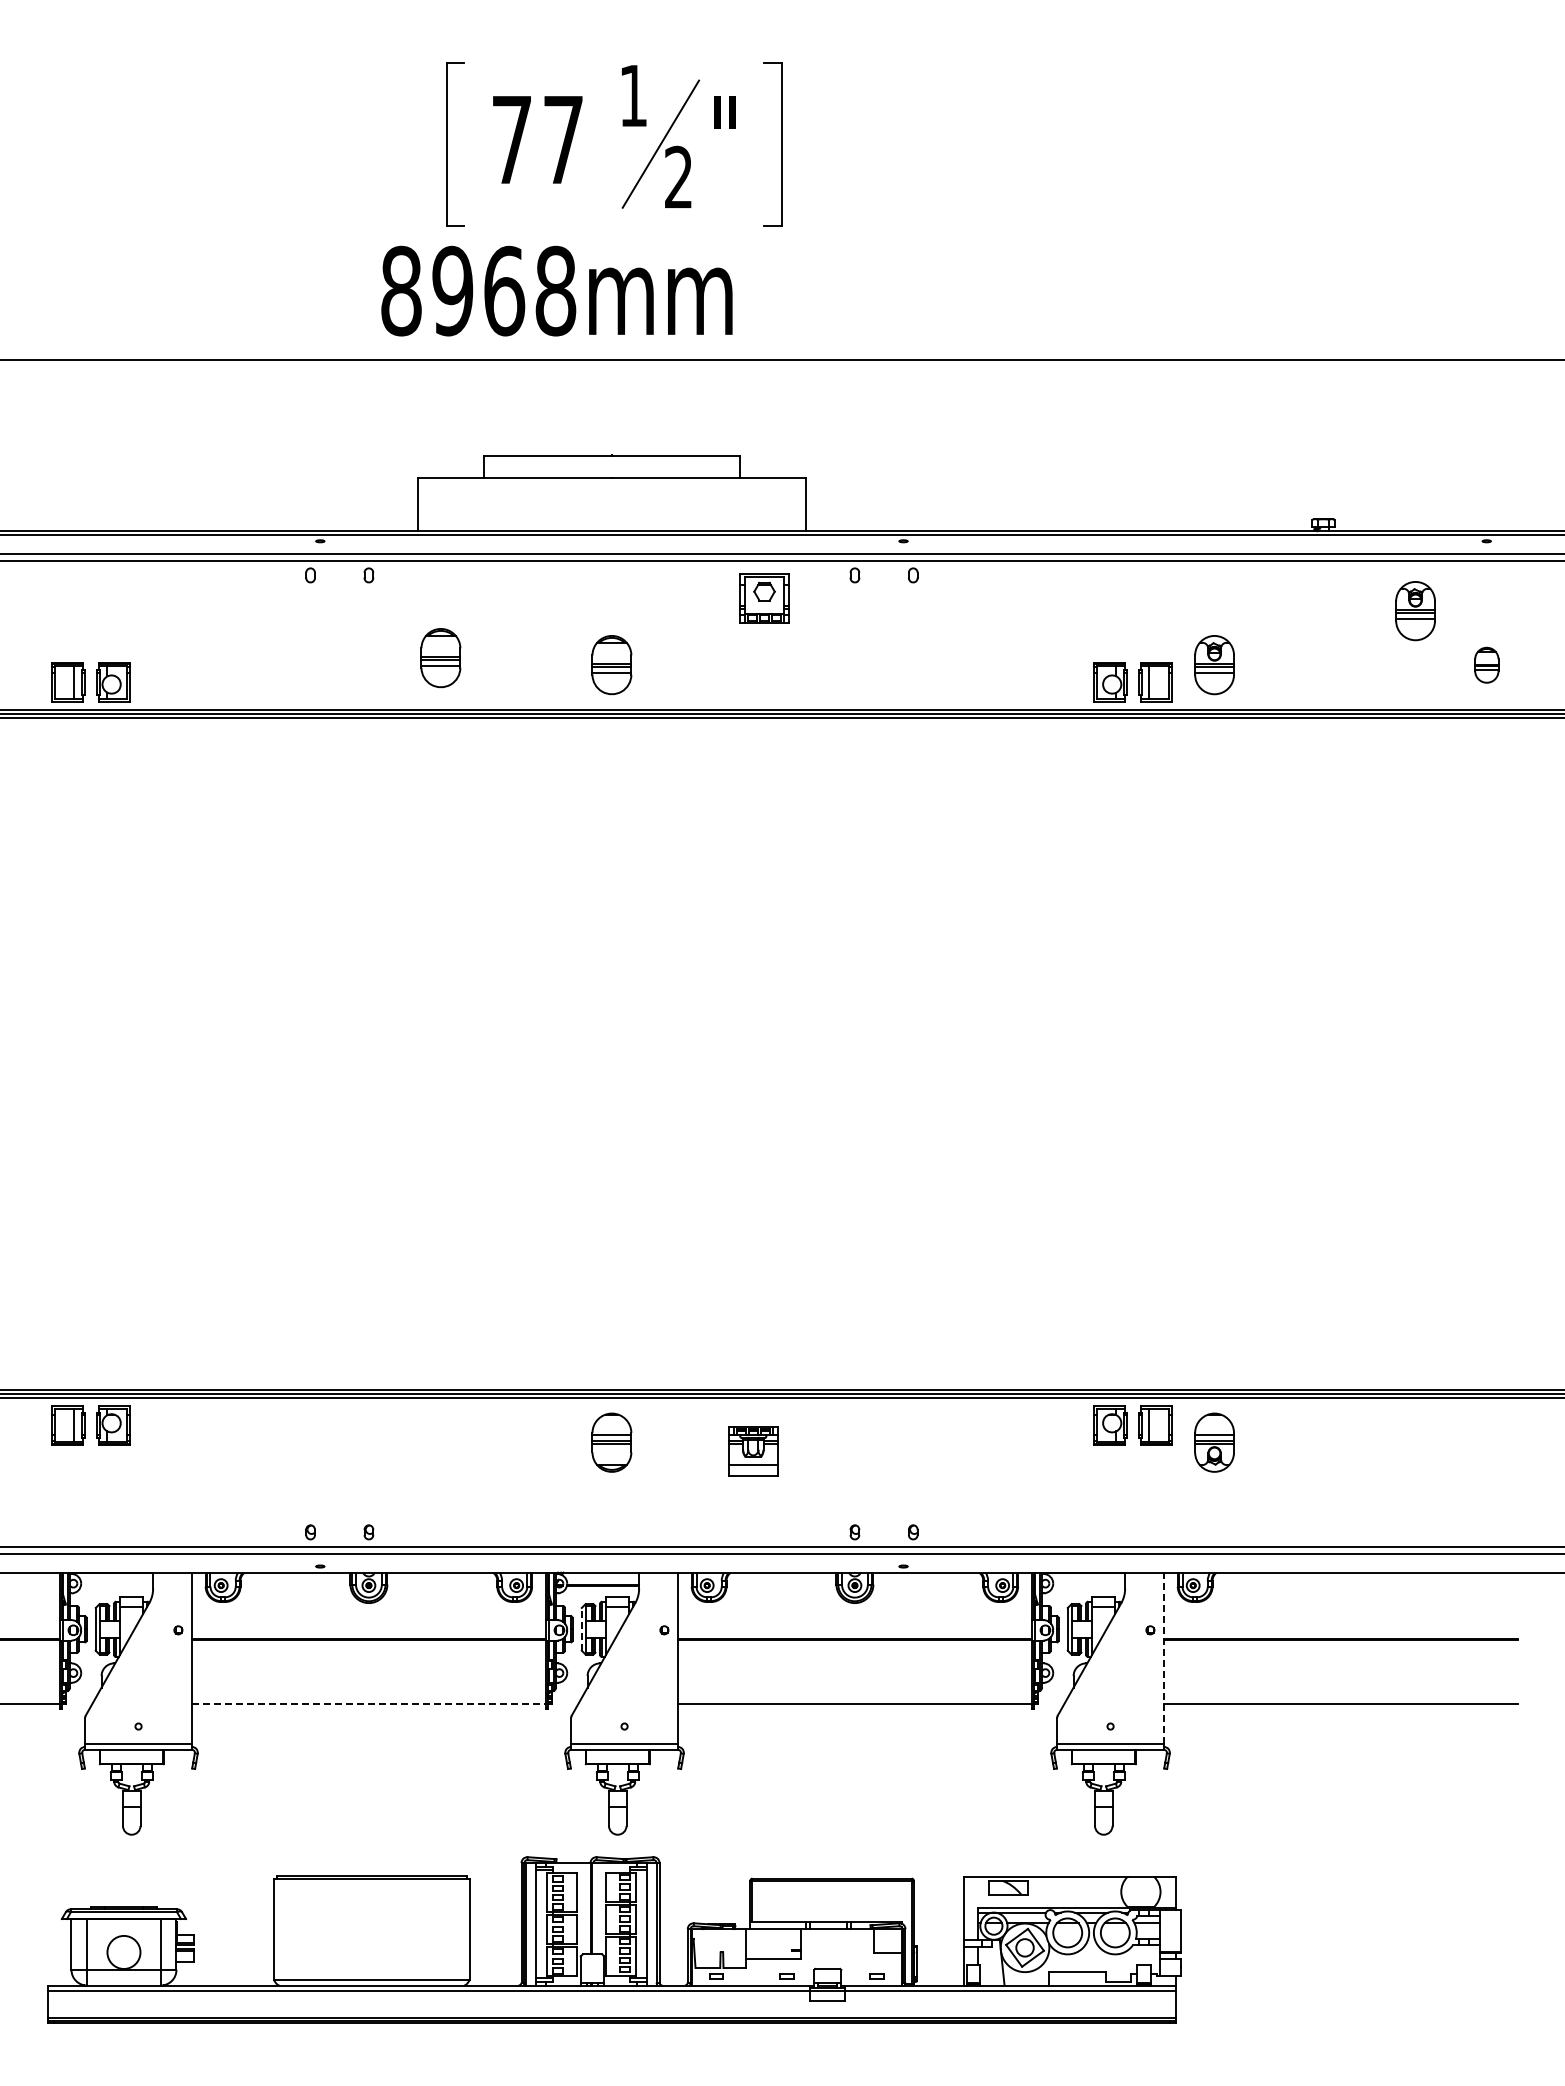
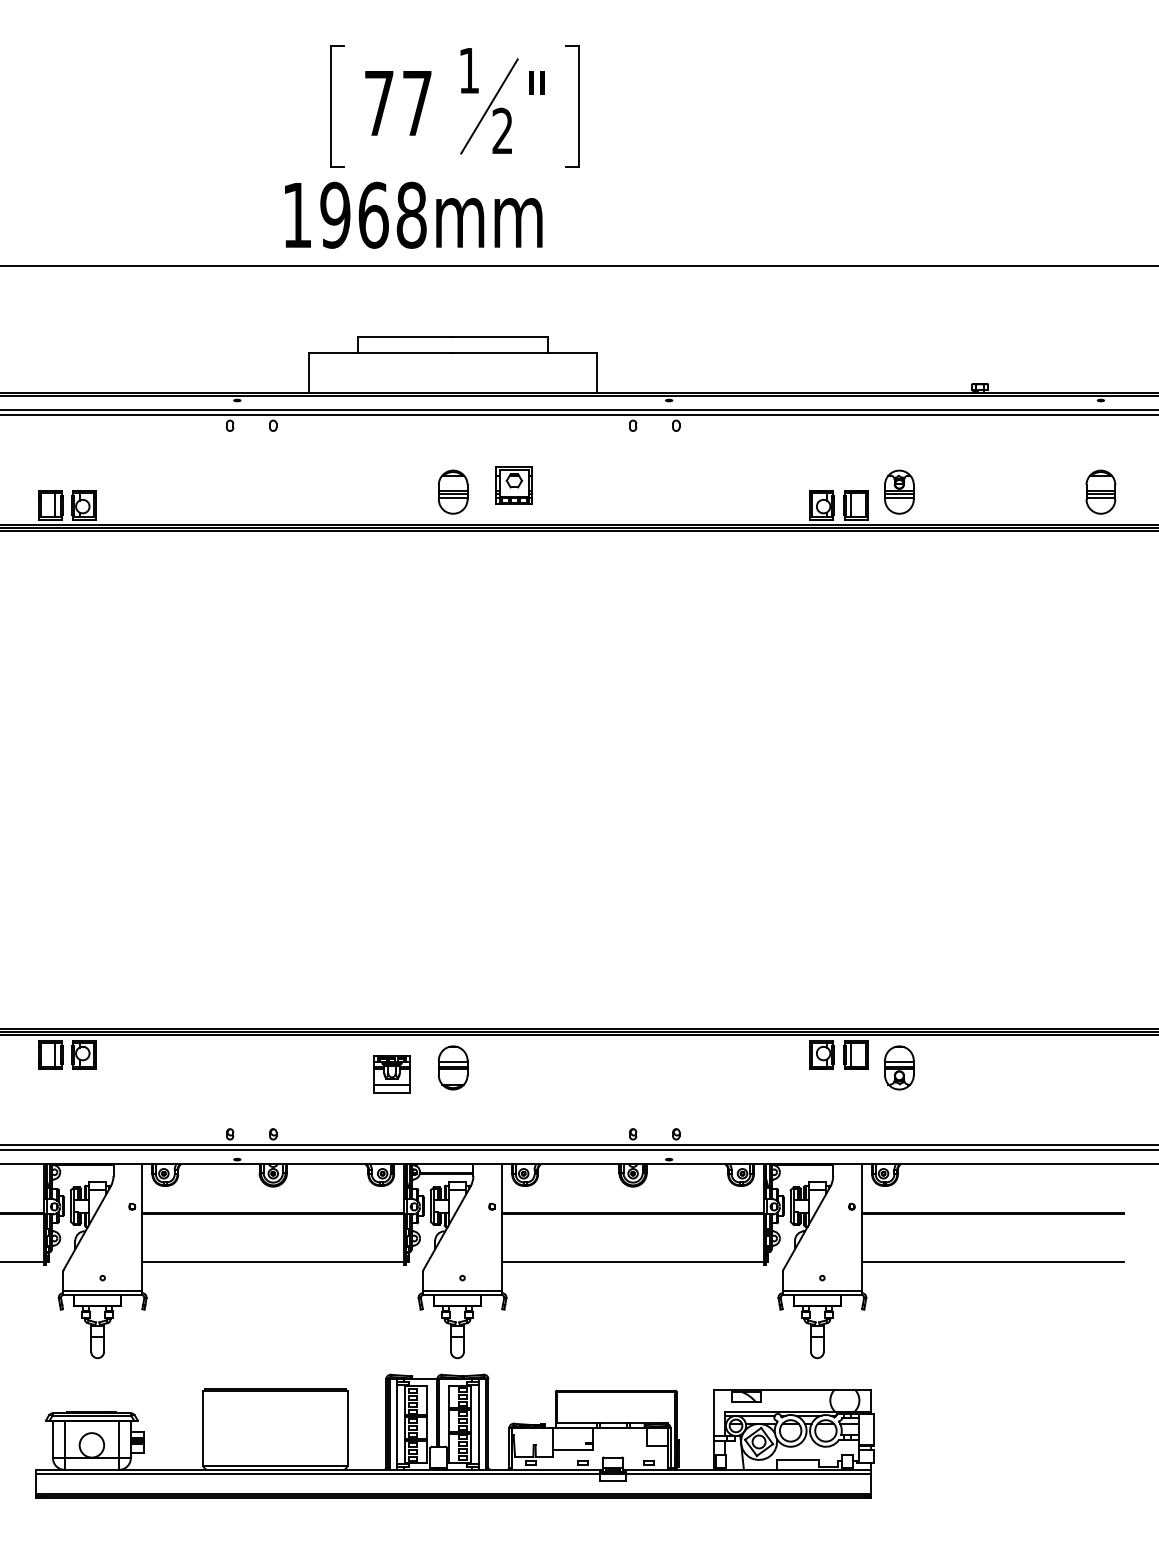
text: (401, 290) -> (297, 214), 8968mm -> 1968mm
part: (764, 598) -> (514, 485), moved
part: (1415, 611) -> (1048, 452), removed
part: (440, 658) -> (326, 487), removed
part: (1486, 665) -> (1100, 492), size x1.67
part: (753, 1451) -> (392, 1074), moved
line: (581, 1628) -> (430, 1205), dashed -> solid
line: (1164, 1658) -> (862, 1227), dashed -> solid
line: (368, 1704) -> (272, 1261), dashed -> solid

